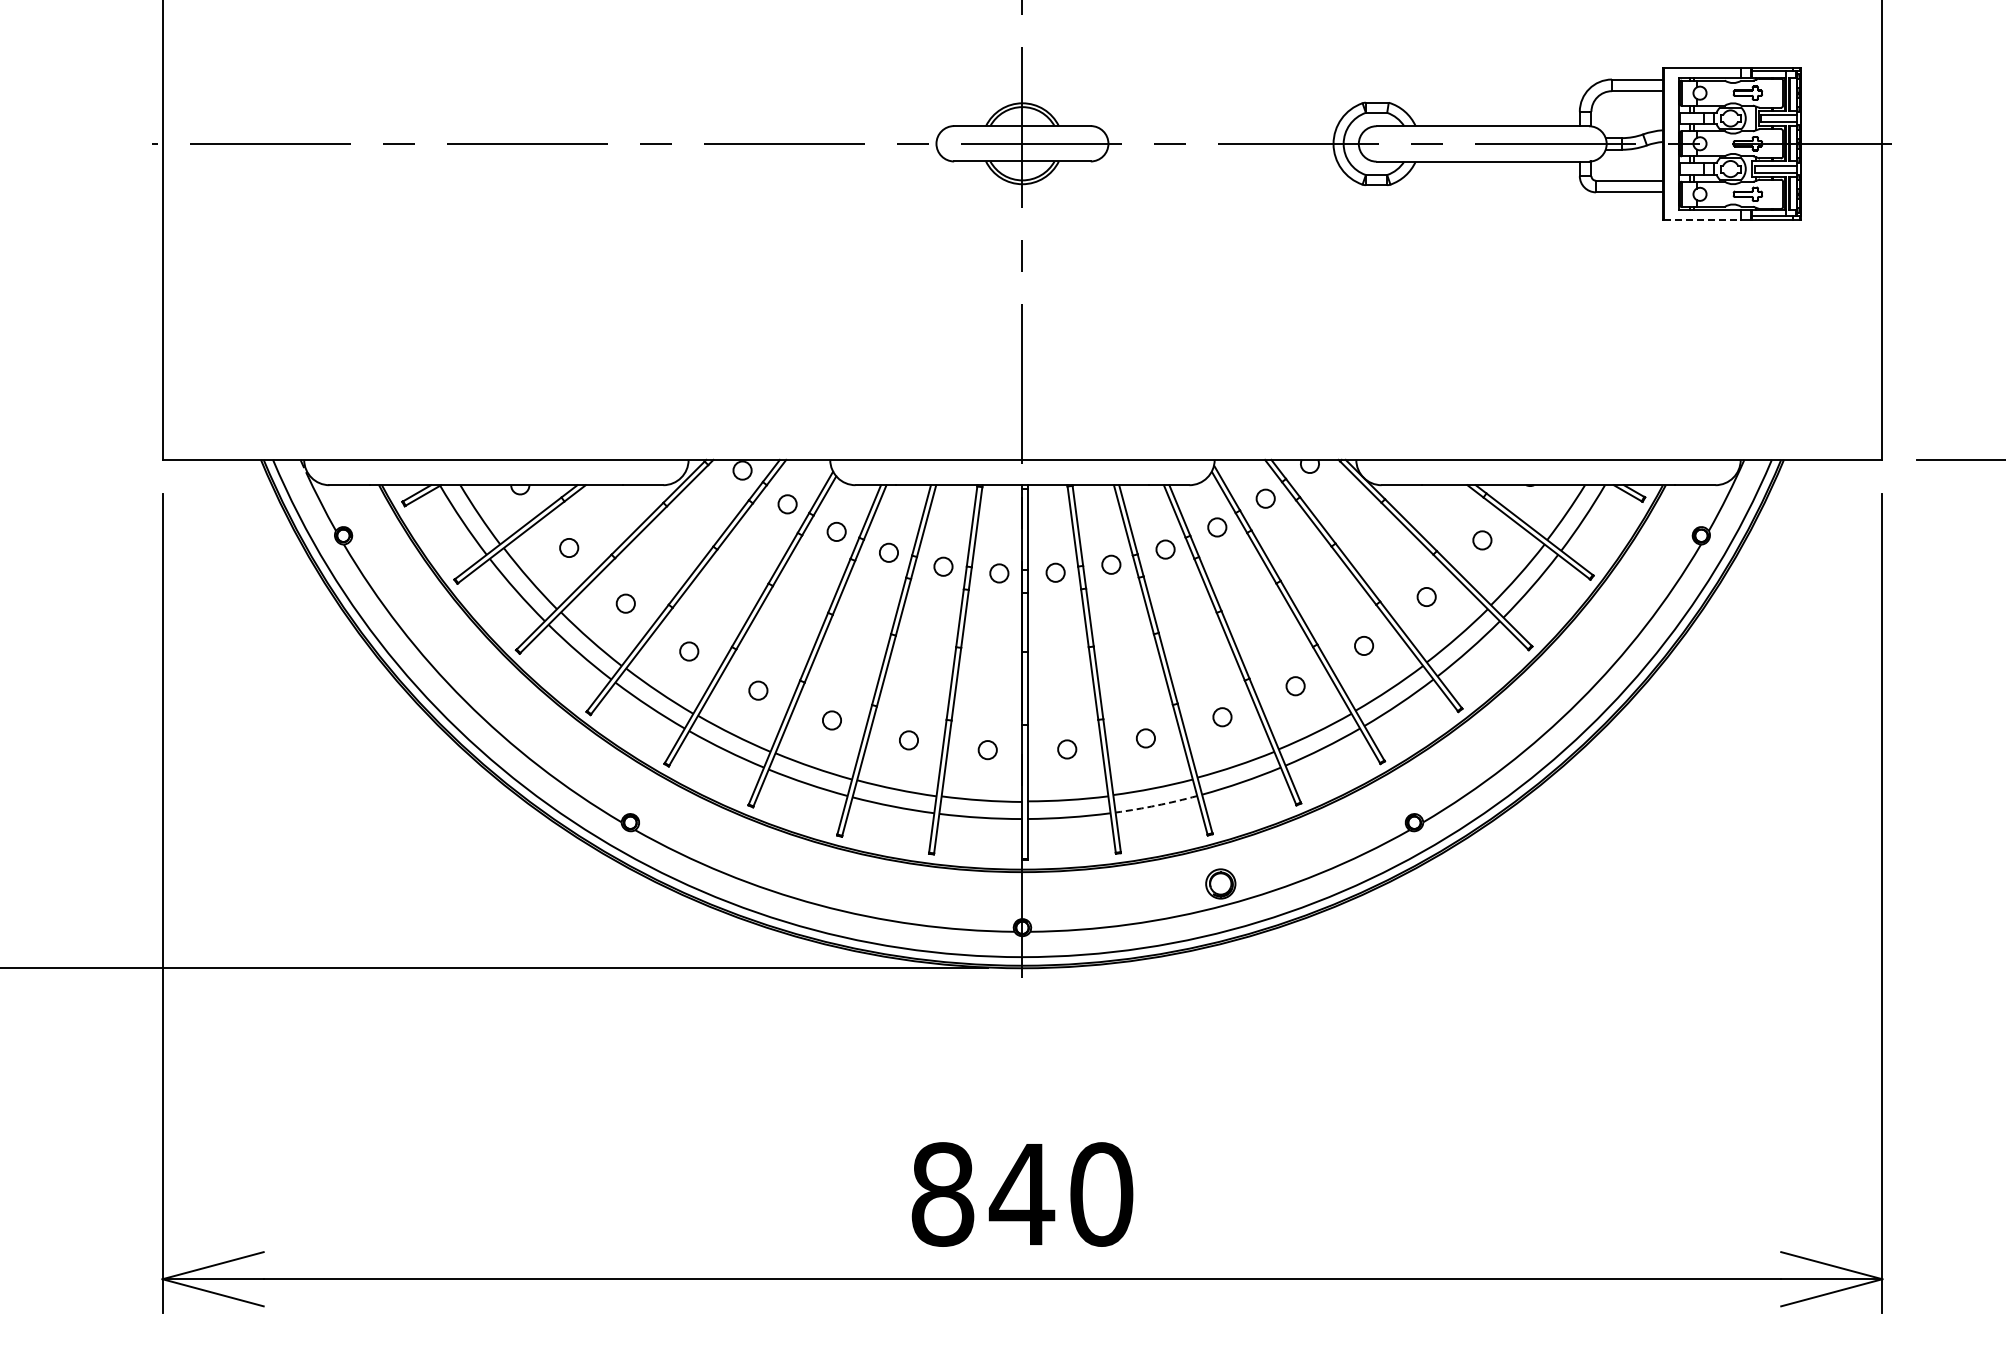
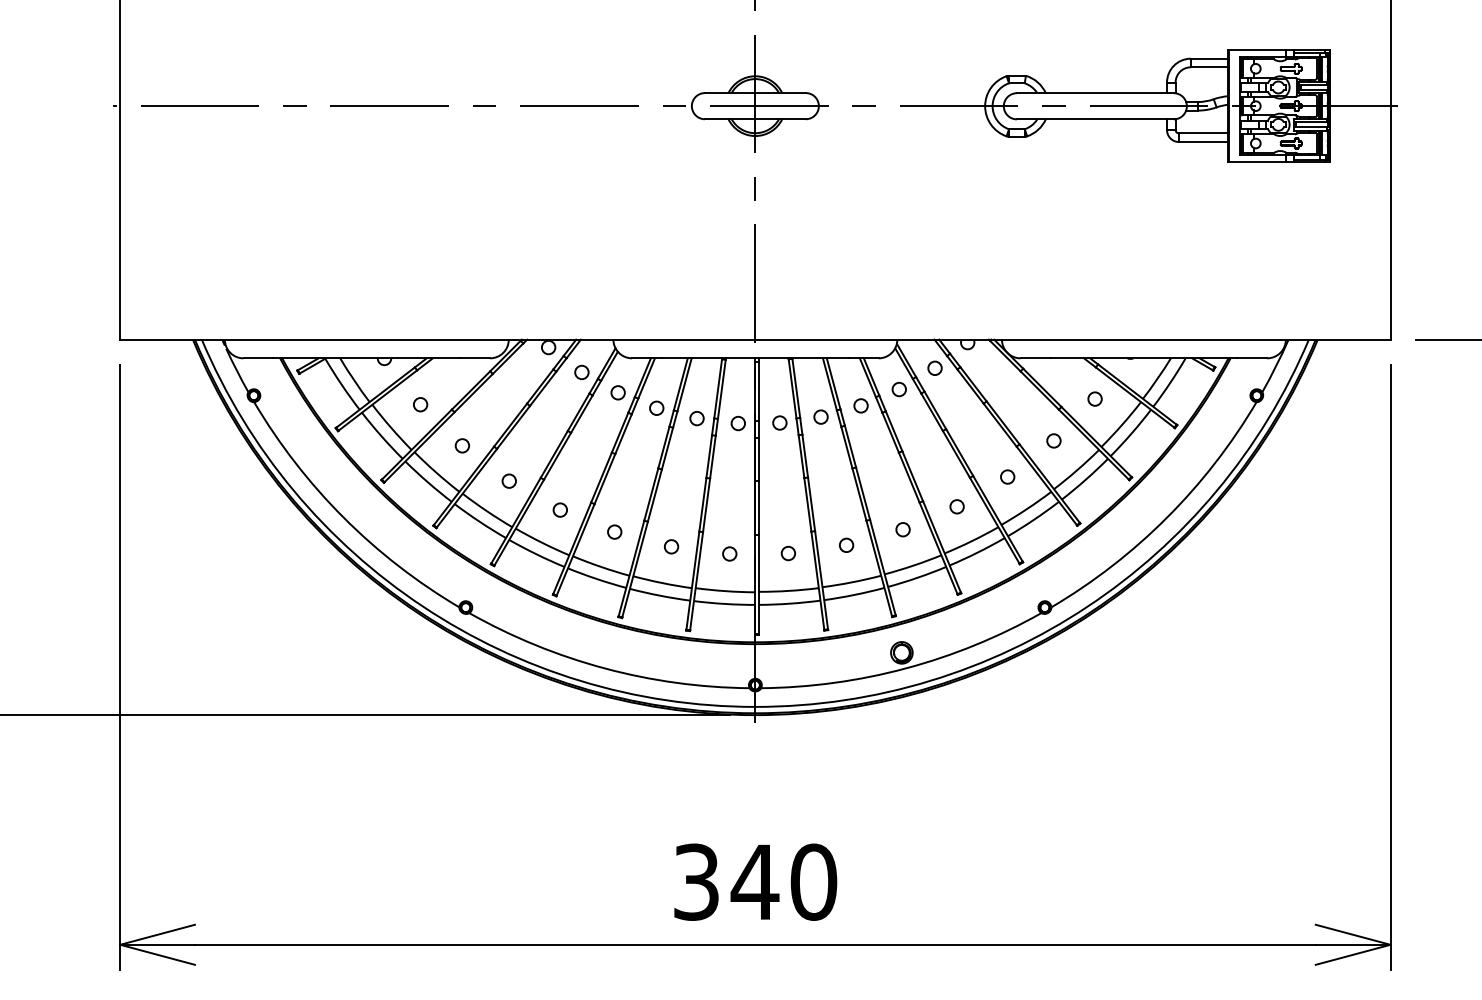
line: (1702, 219) -> (1257, 162), dashed -> solid
arc: (1156, 805) -> (854, 594), dashed -> solid
text: (942, 1194) -> (696, 882), 840 -> 340

